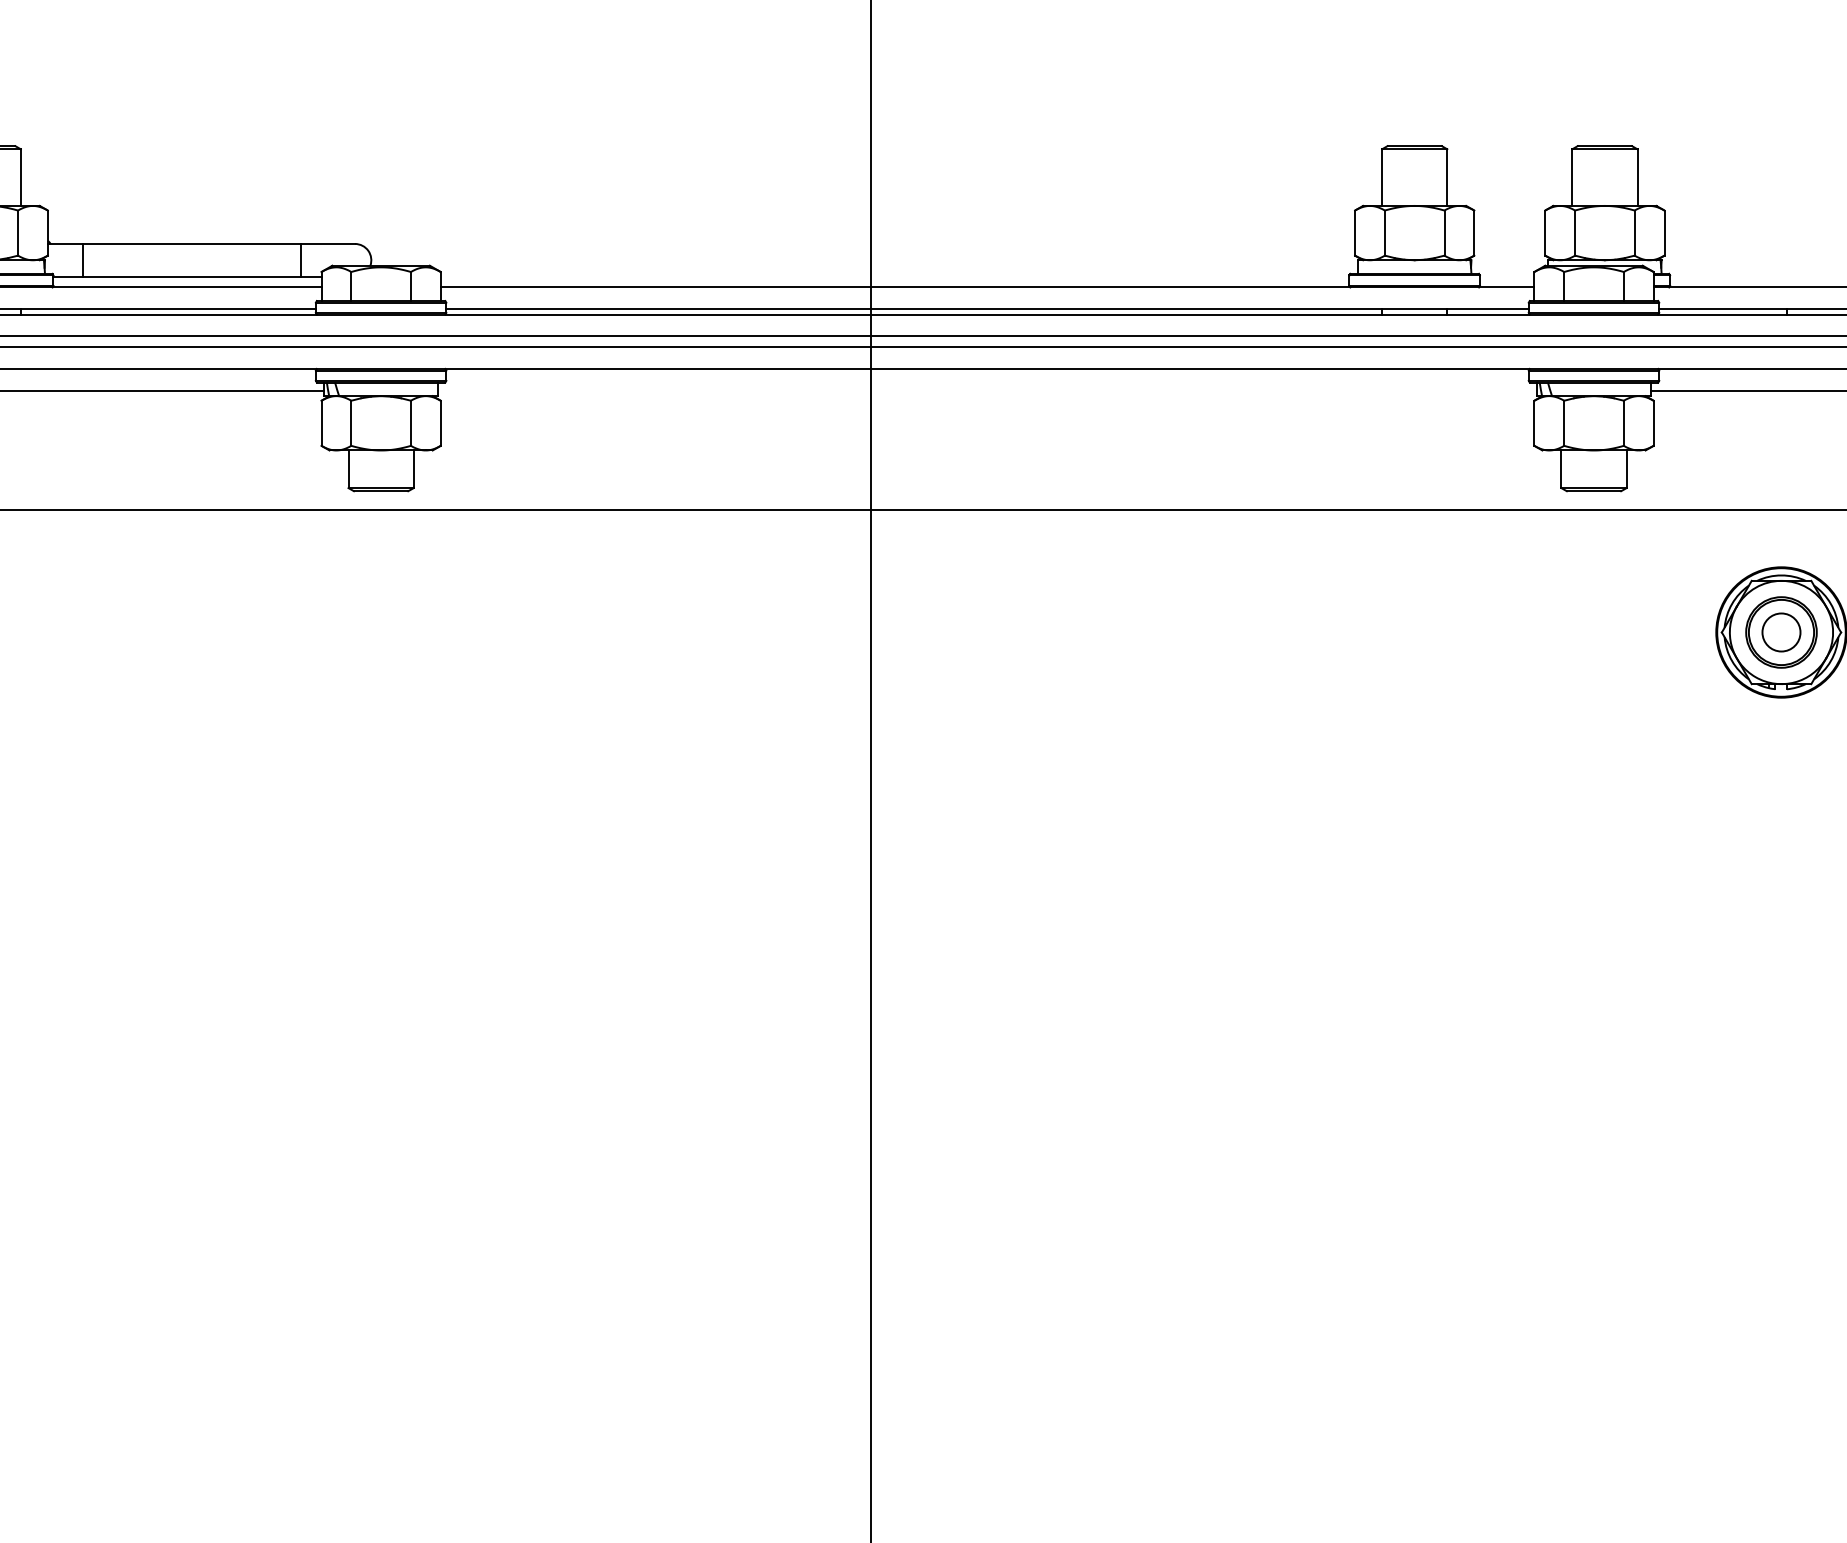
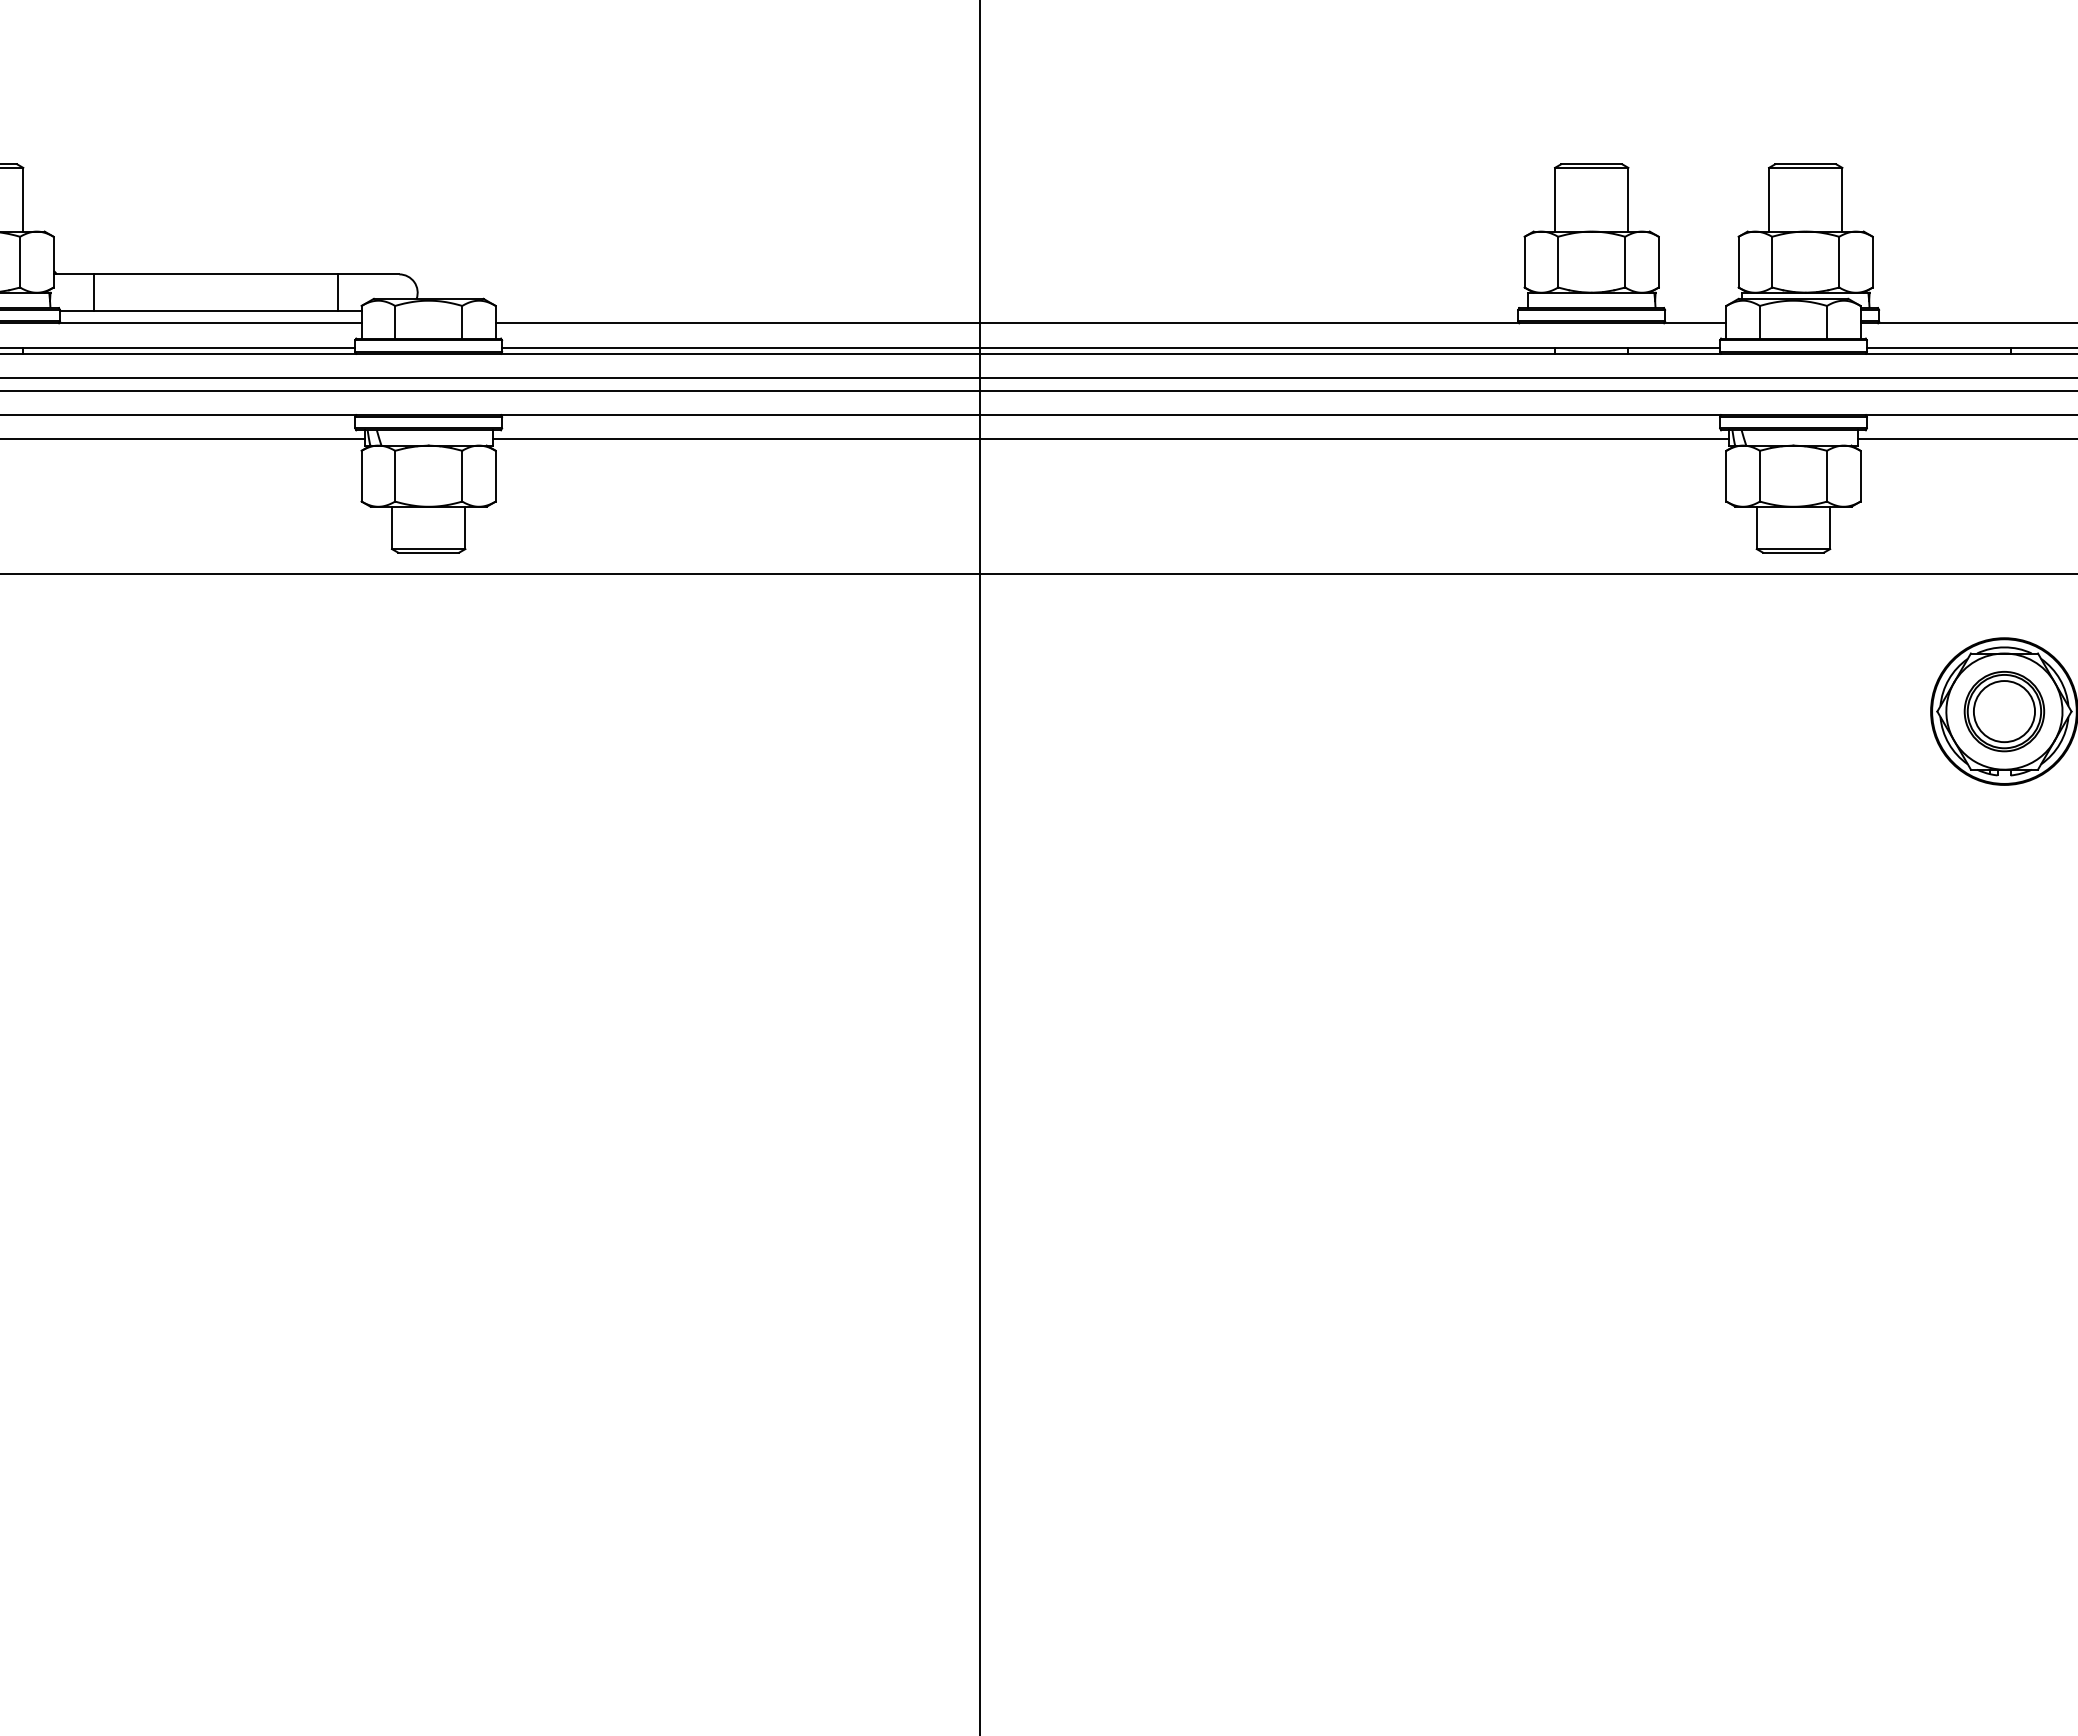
line: (987, 390) -> (1110, 439), added
circle: (1781, 632) -> (2004, 711), size x1.43

